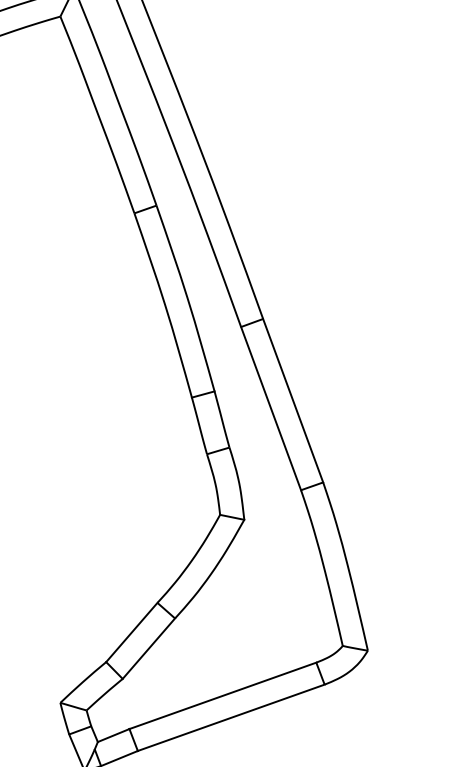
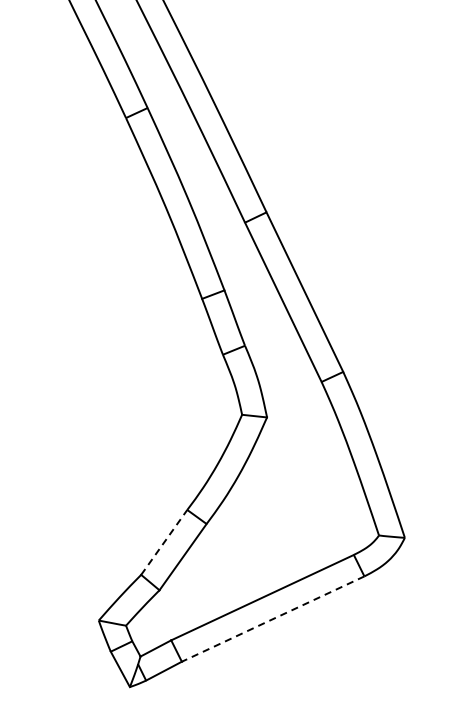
line: (132, 632) -> (164, 542), solid -> dashed
line: (230, 717) -> (272, 618), solid -> dashed

